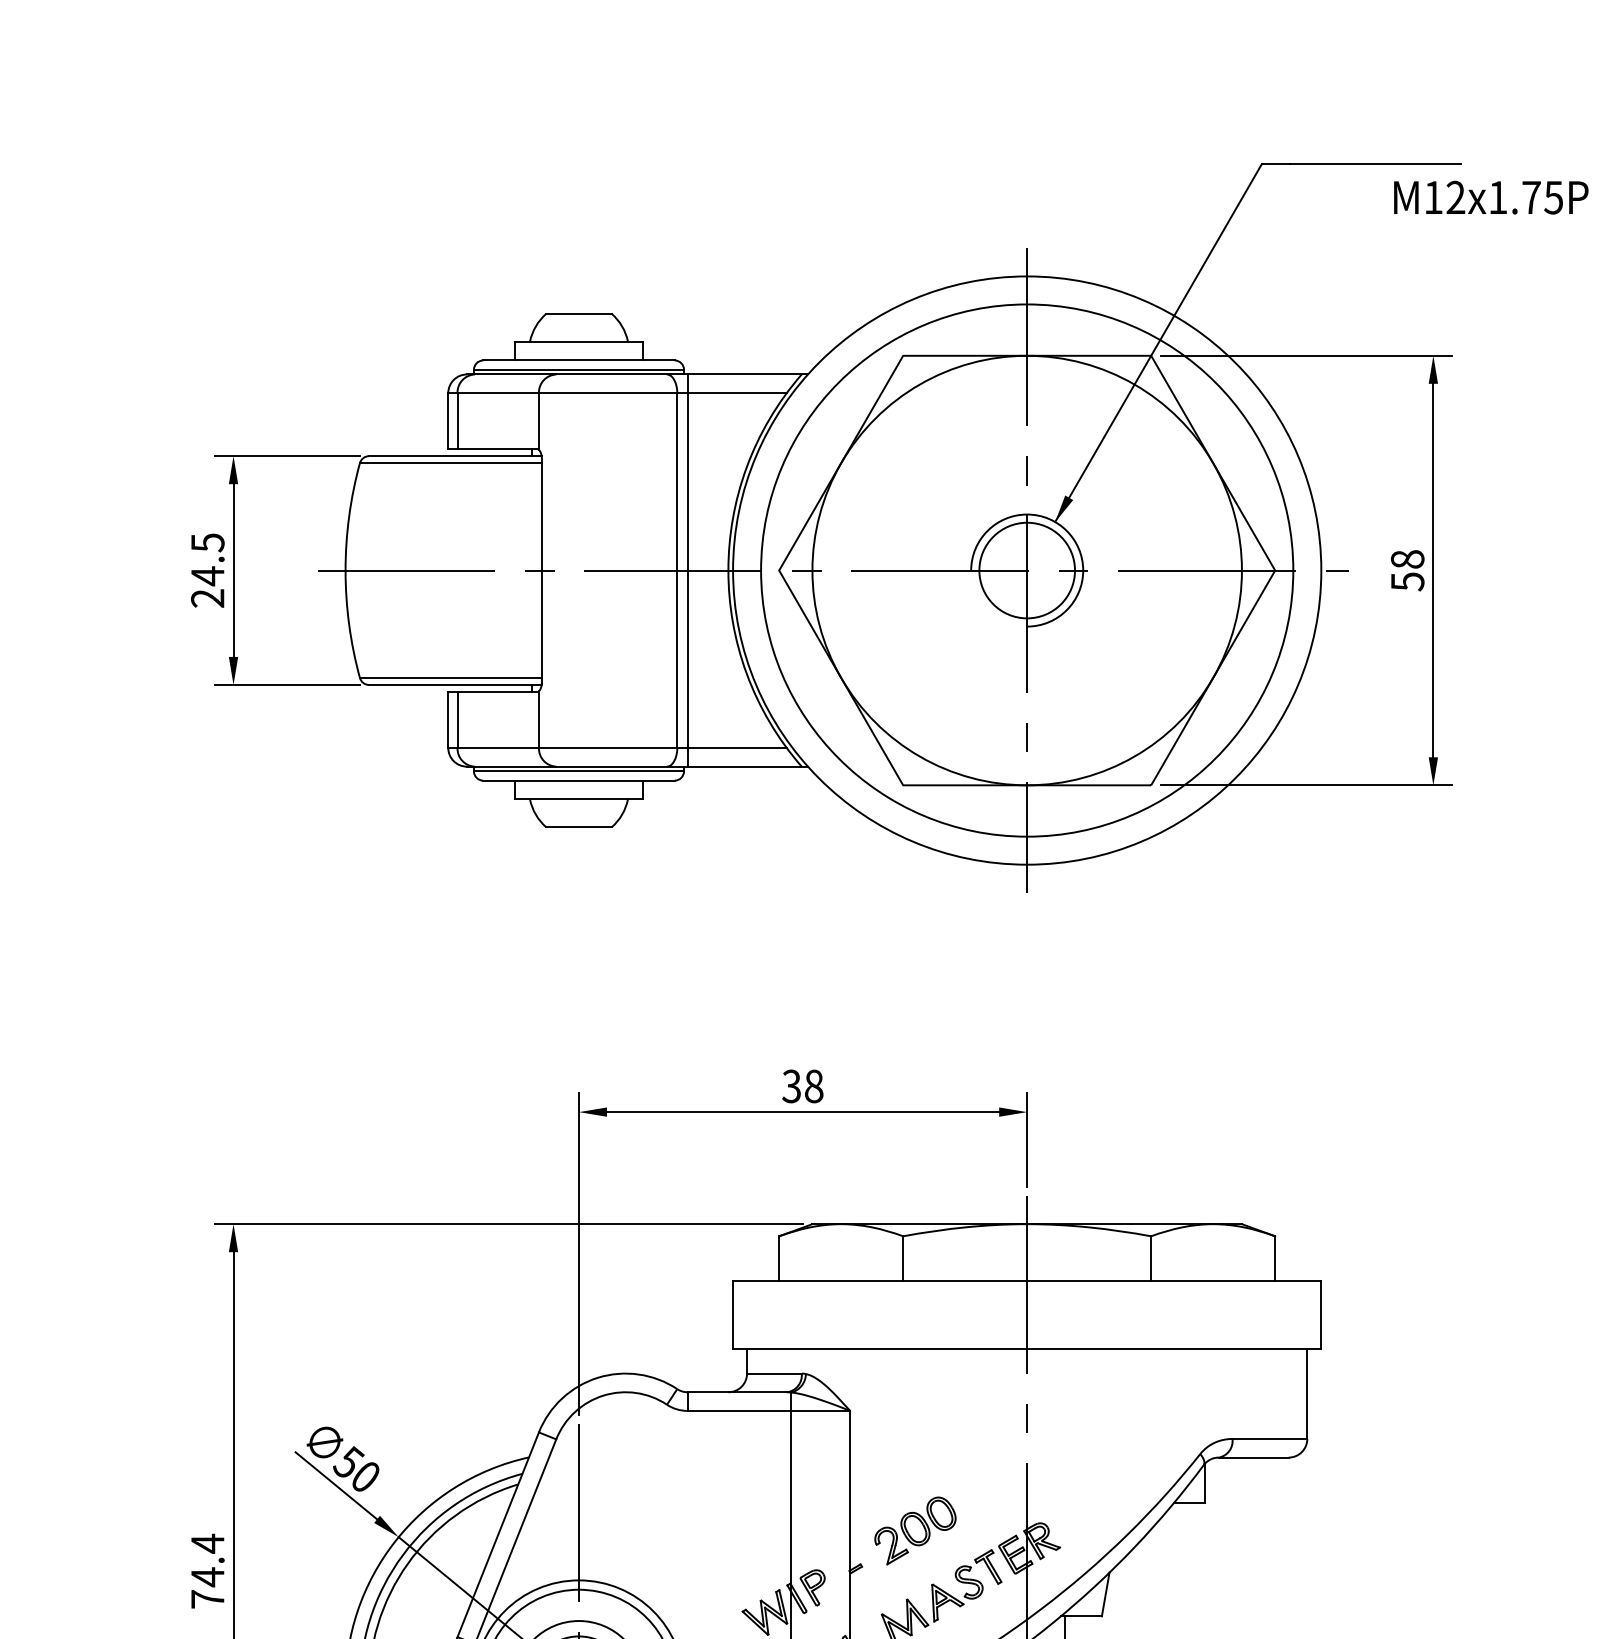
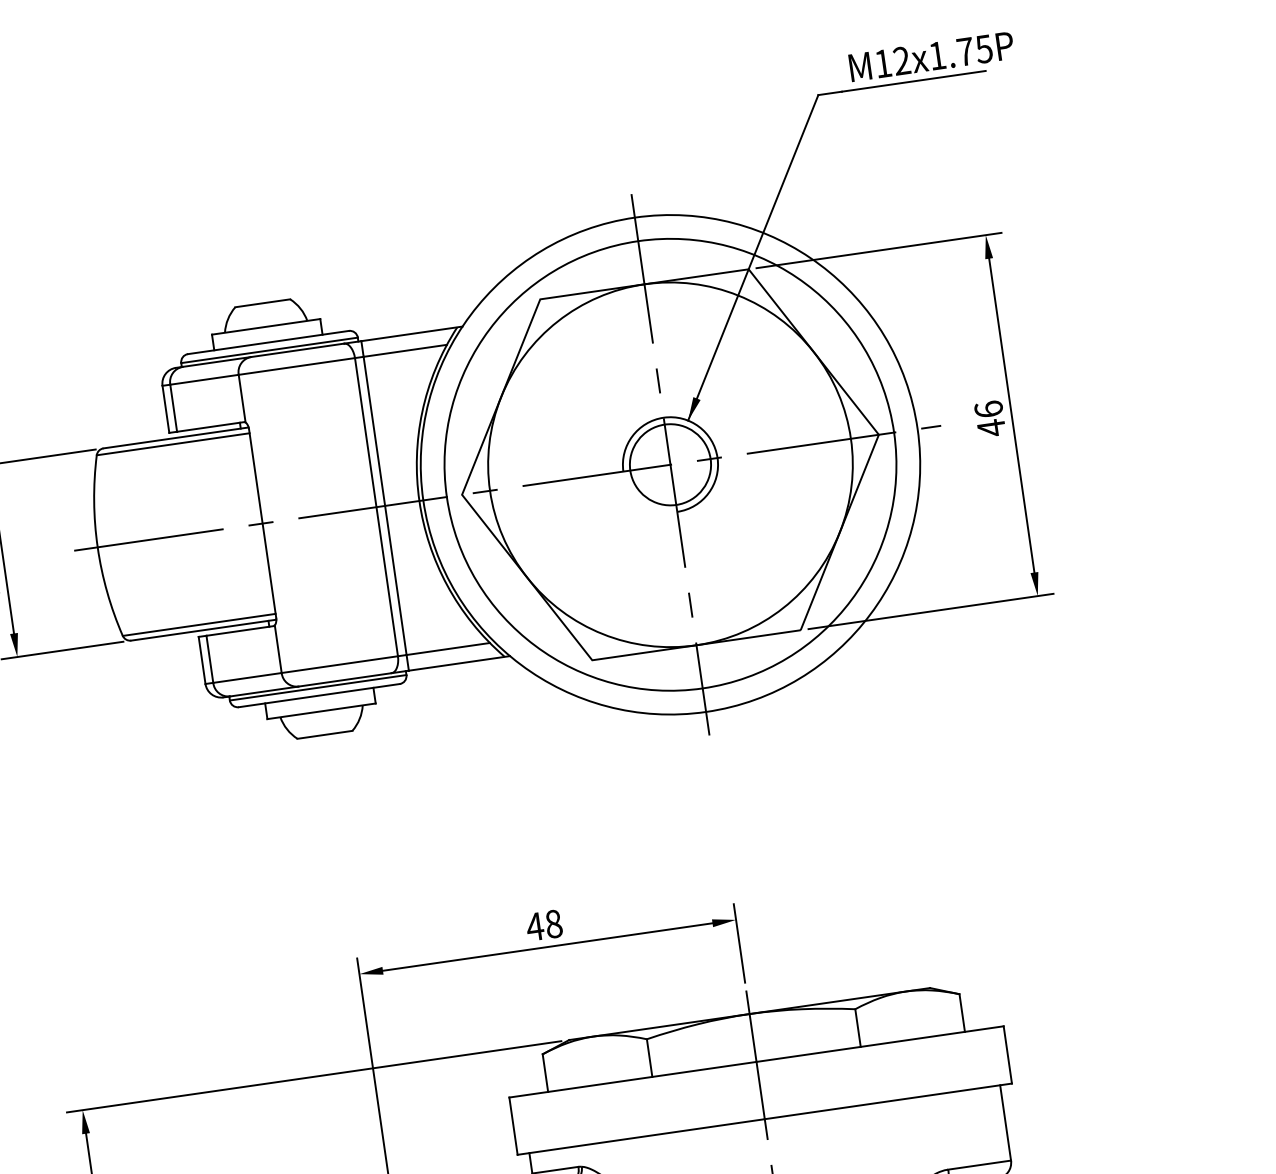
text: (1491, 197) -> (931, 56), moved
text: (1407, 570) -> (990, 418), 58 -> 46
text: (791, 1086) -> (534, 926), 38 -> 48

